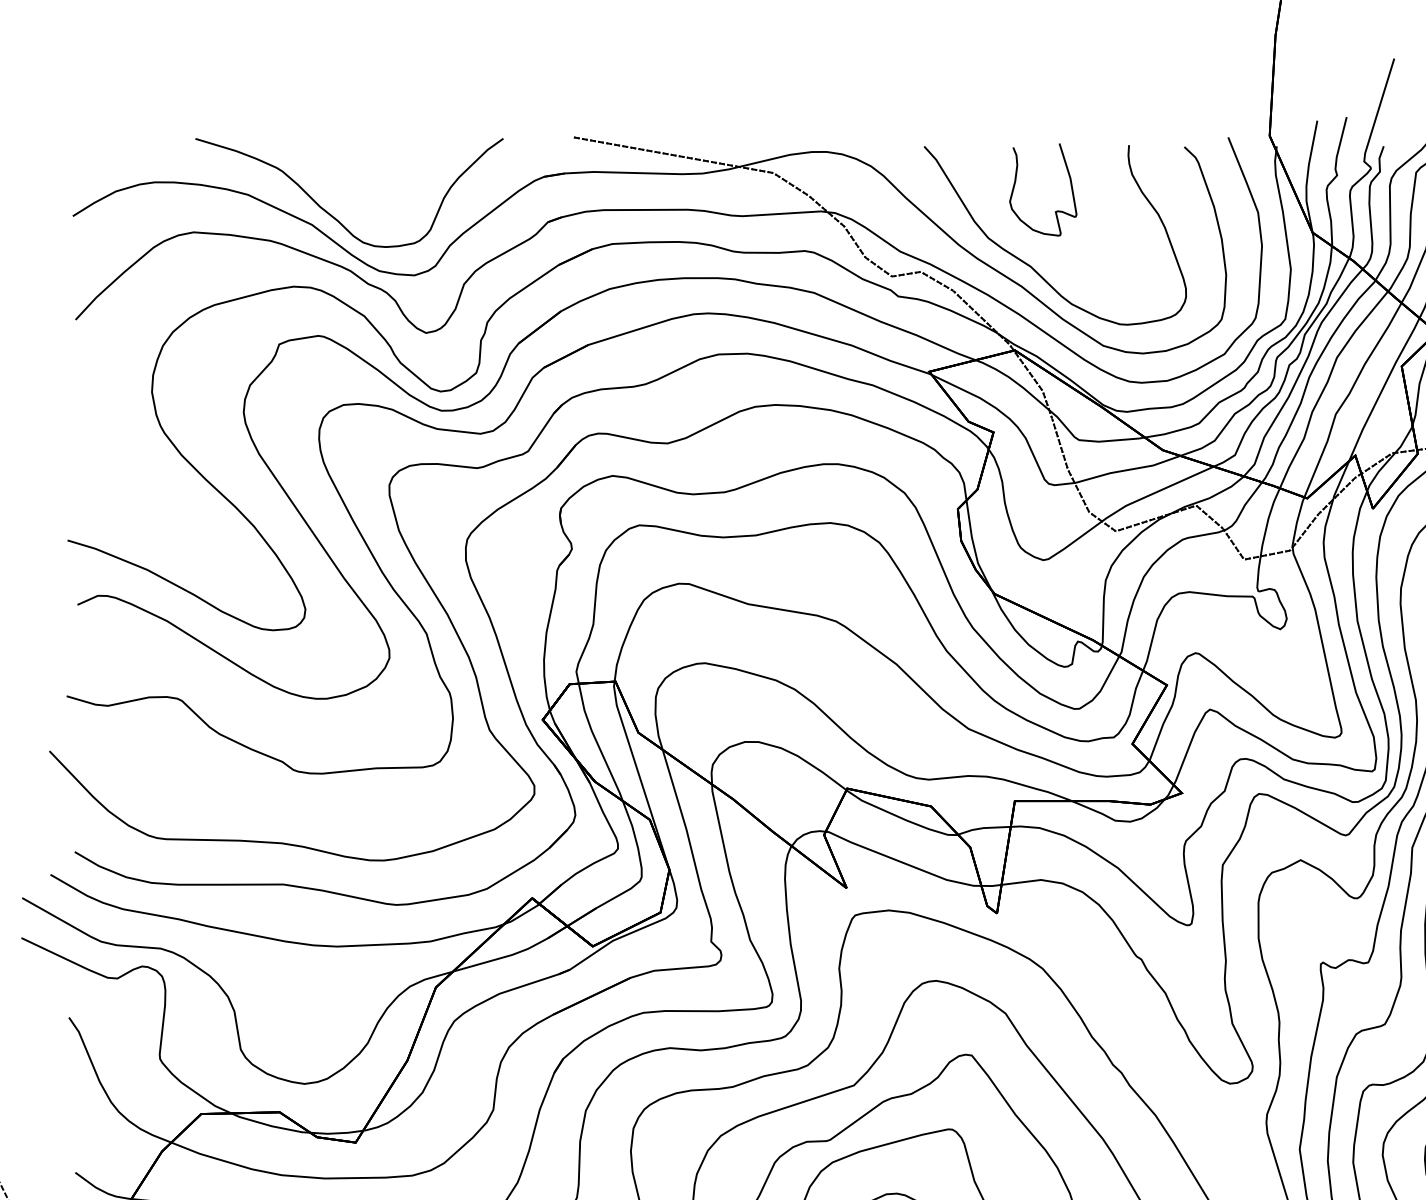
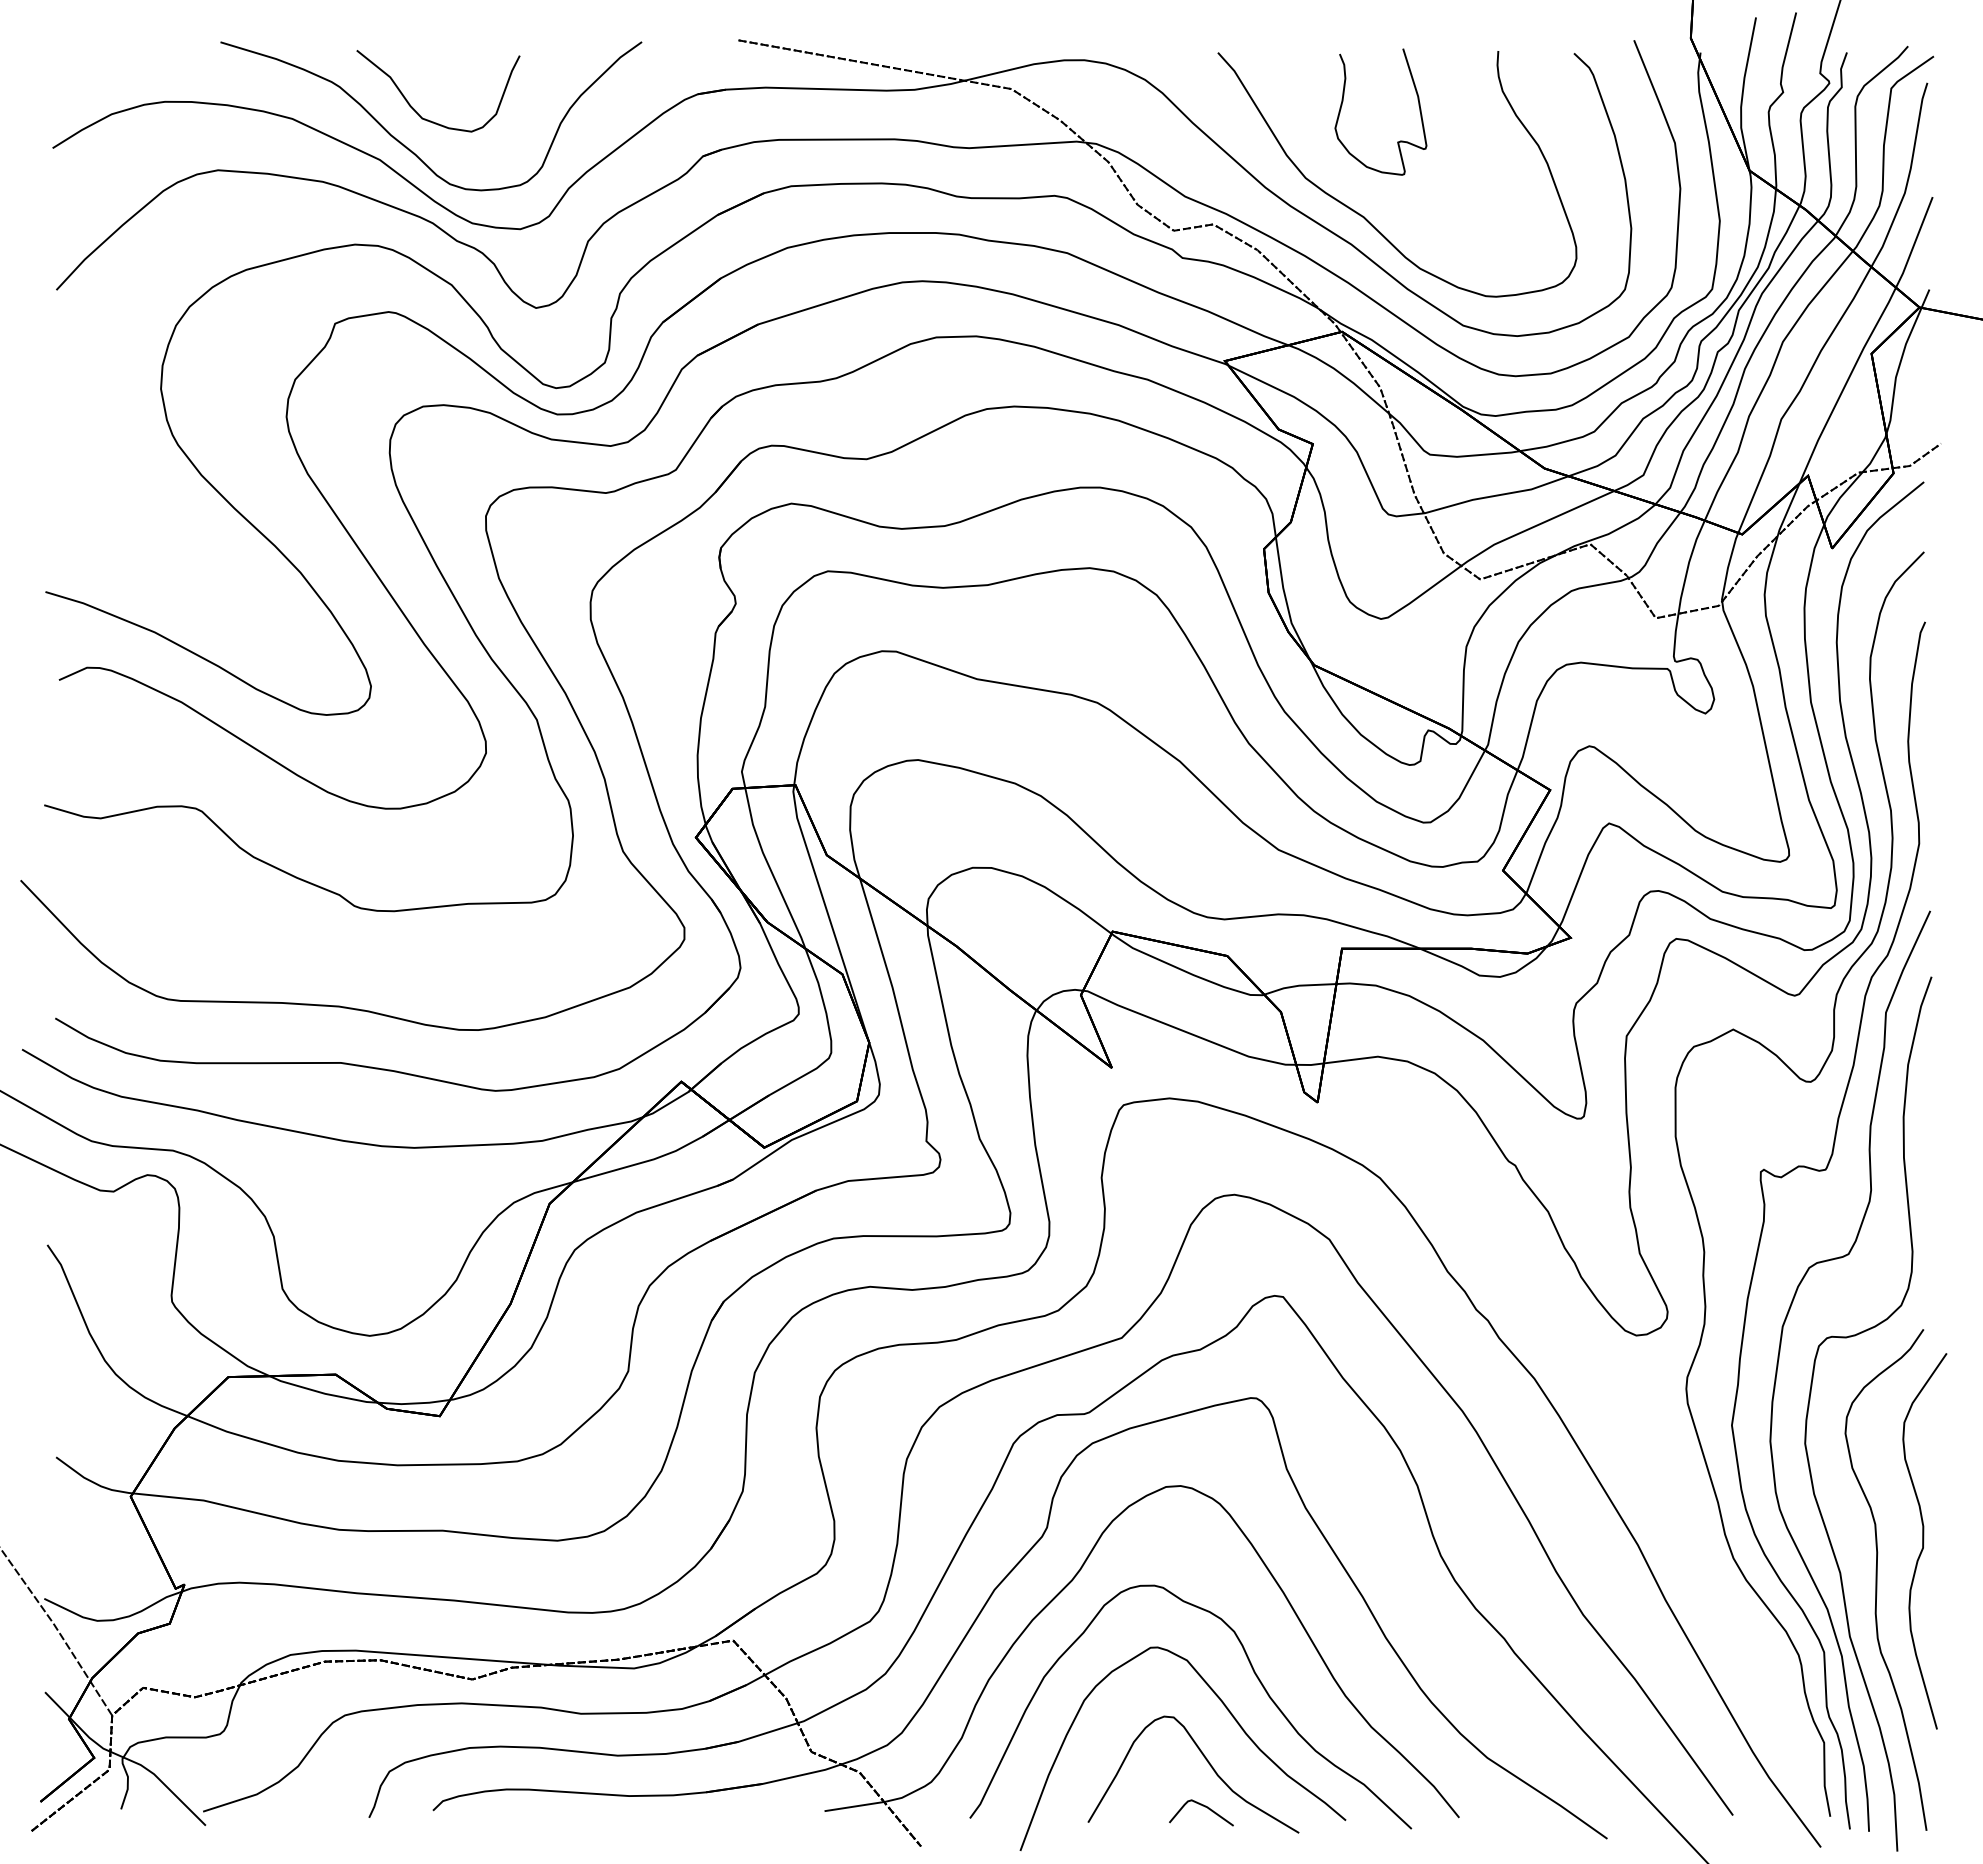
curve: (337, 187) -> (415, 109), added

